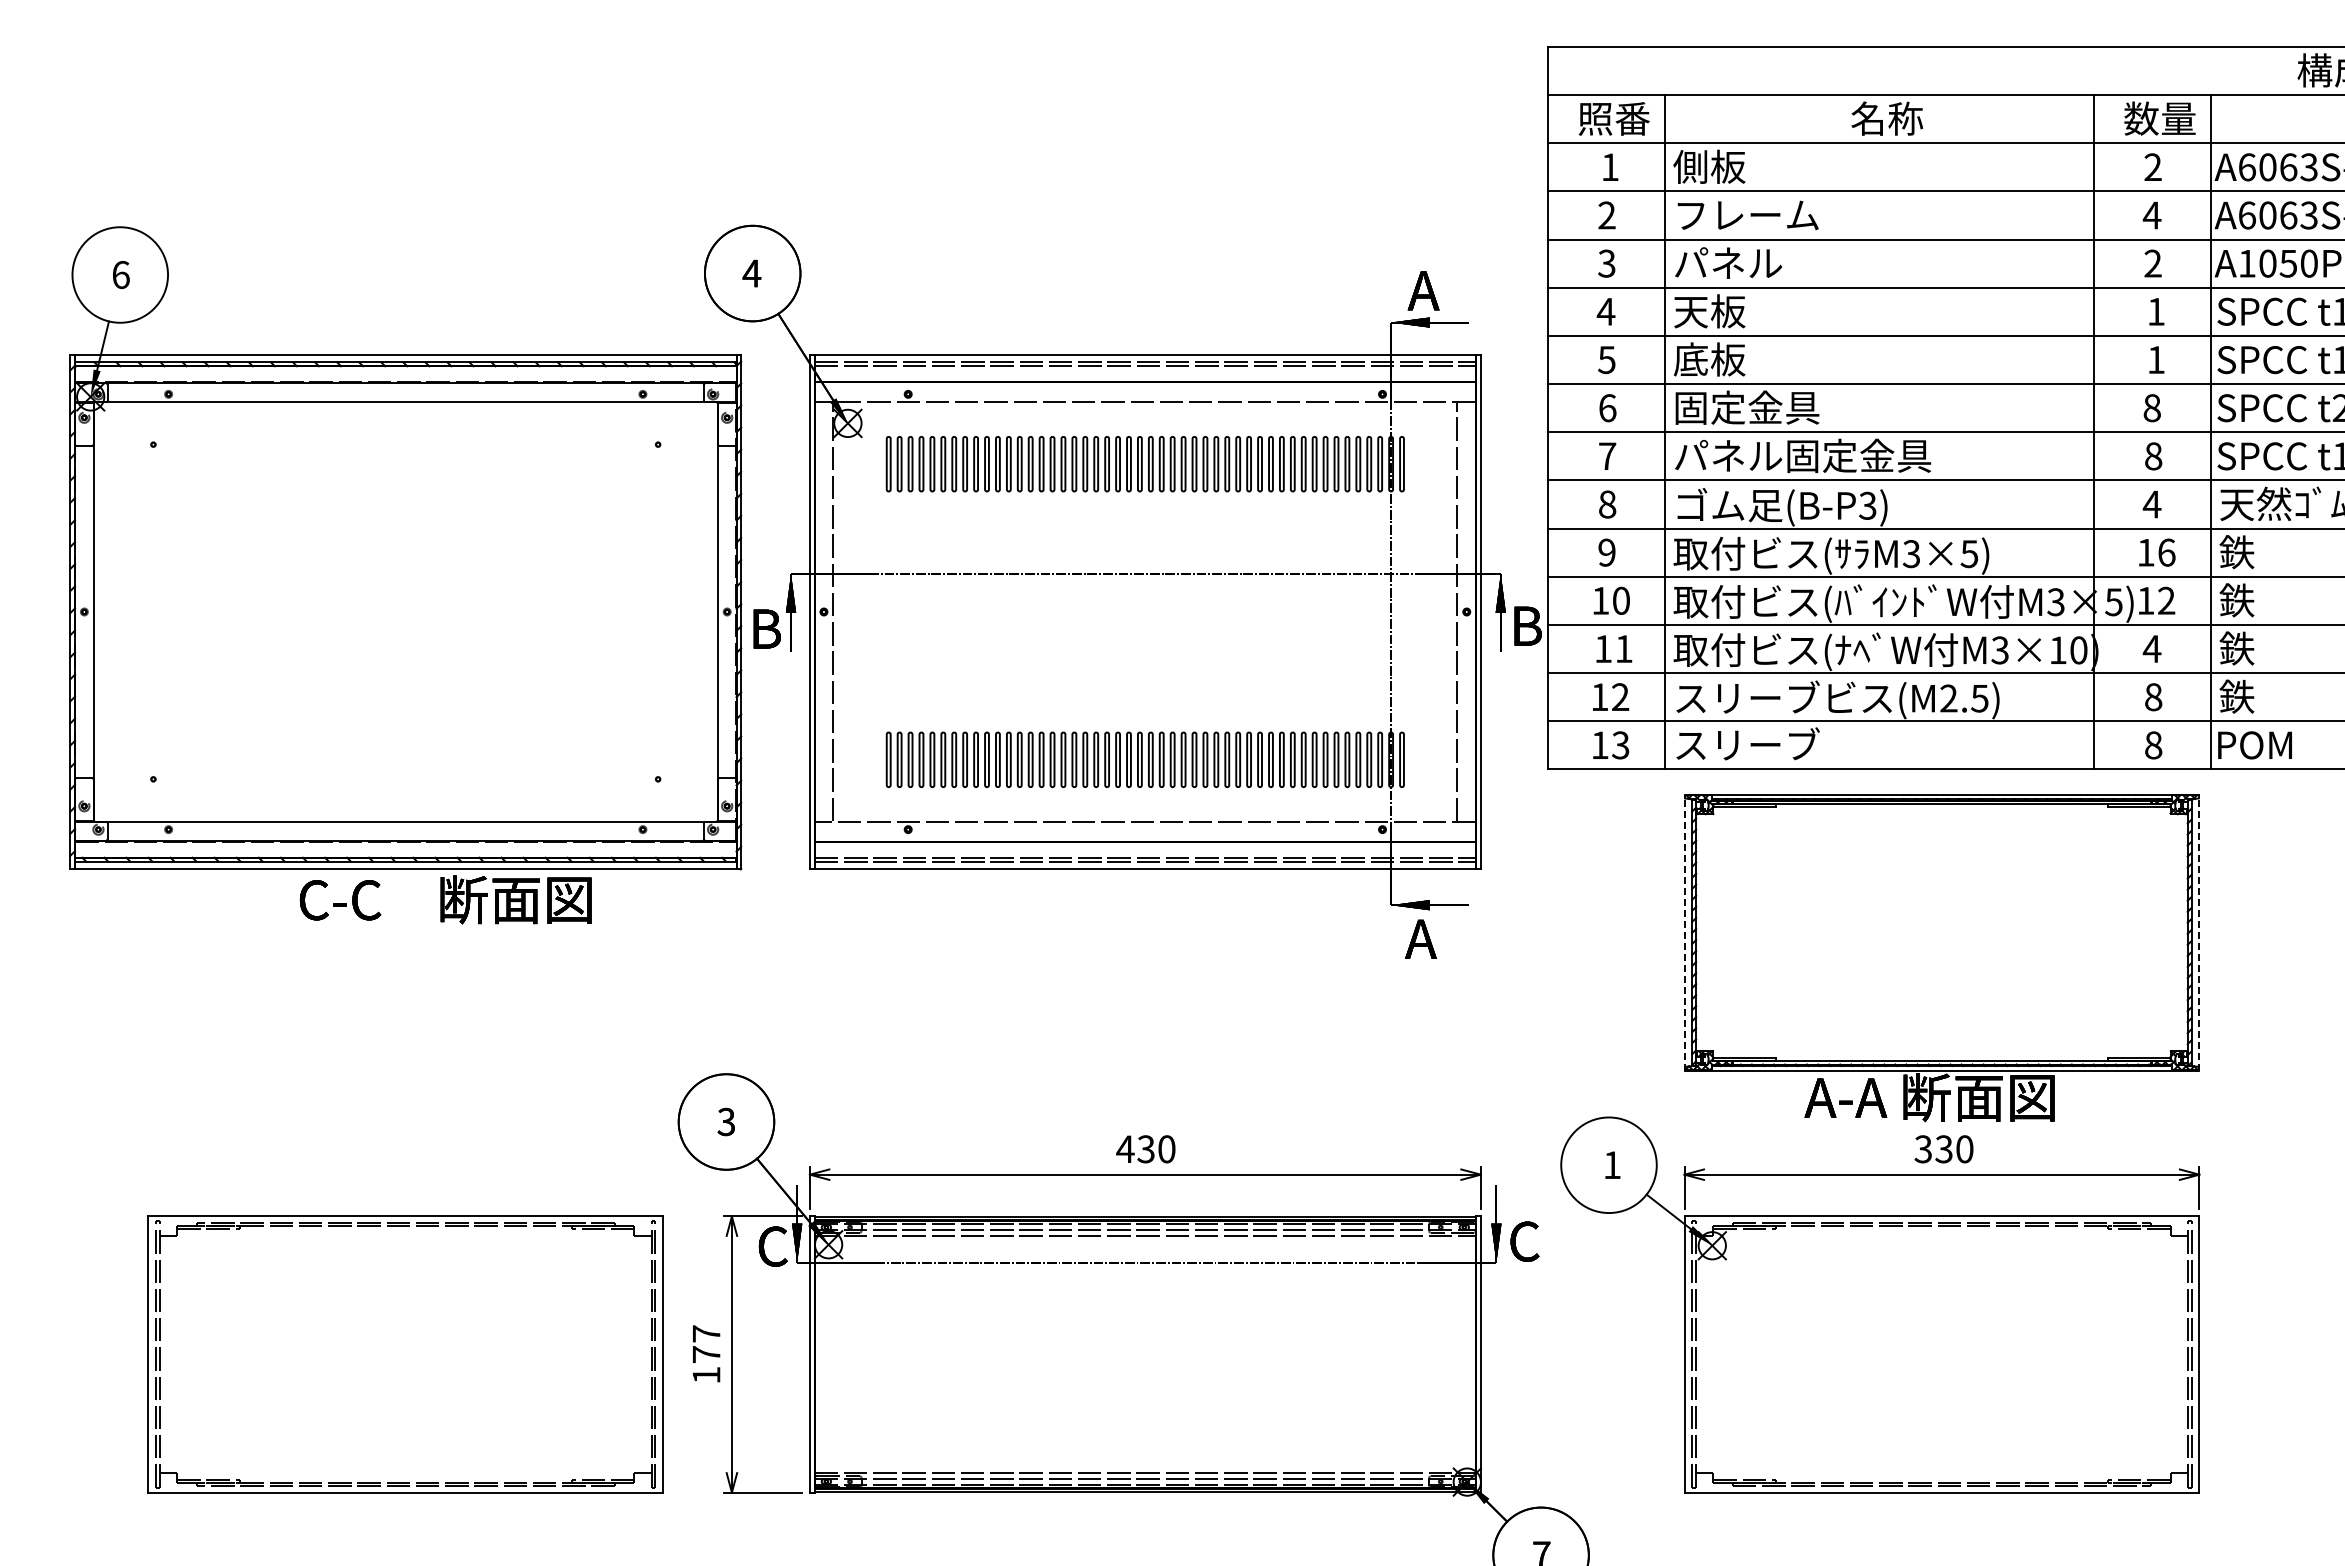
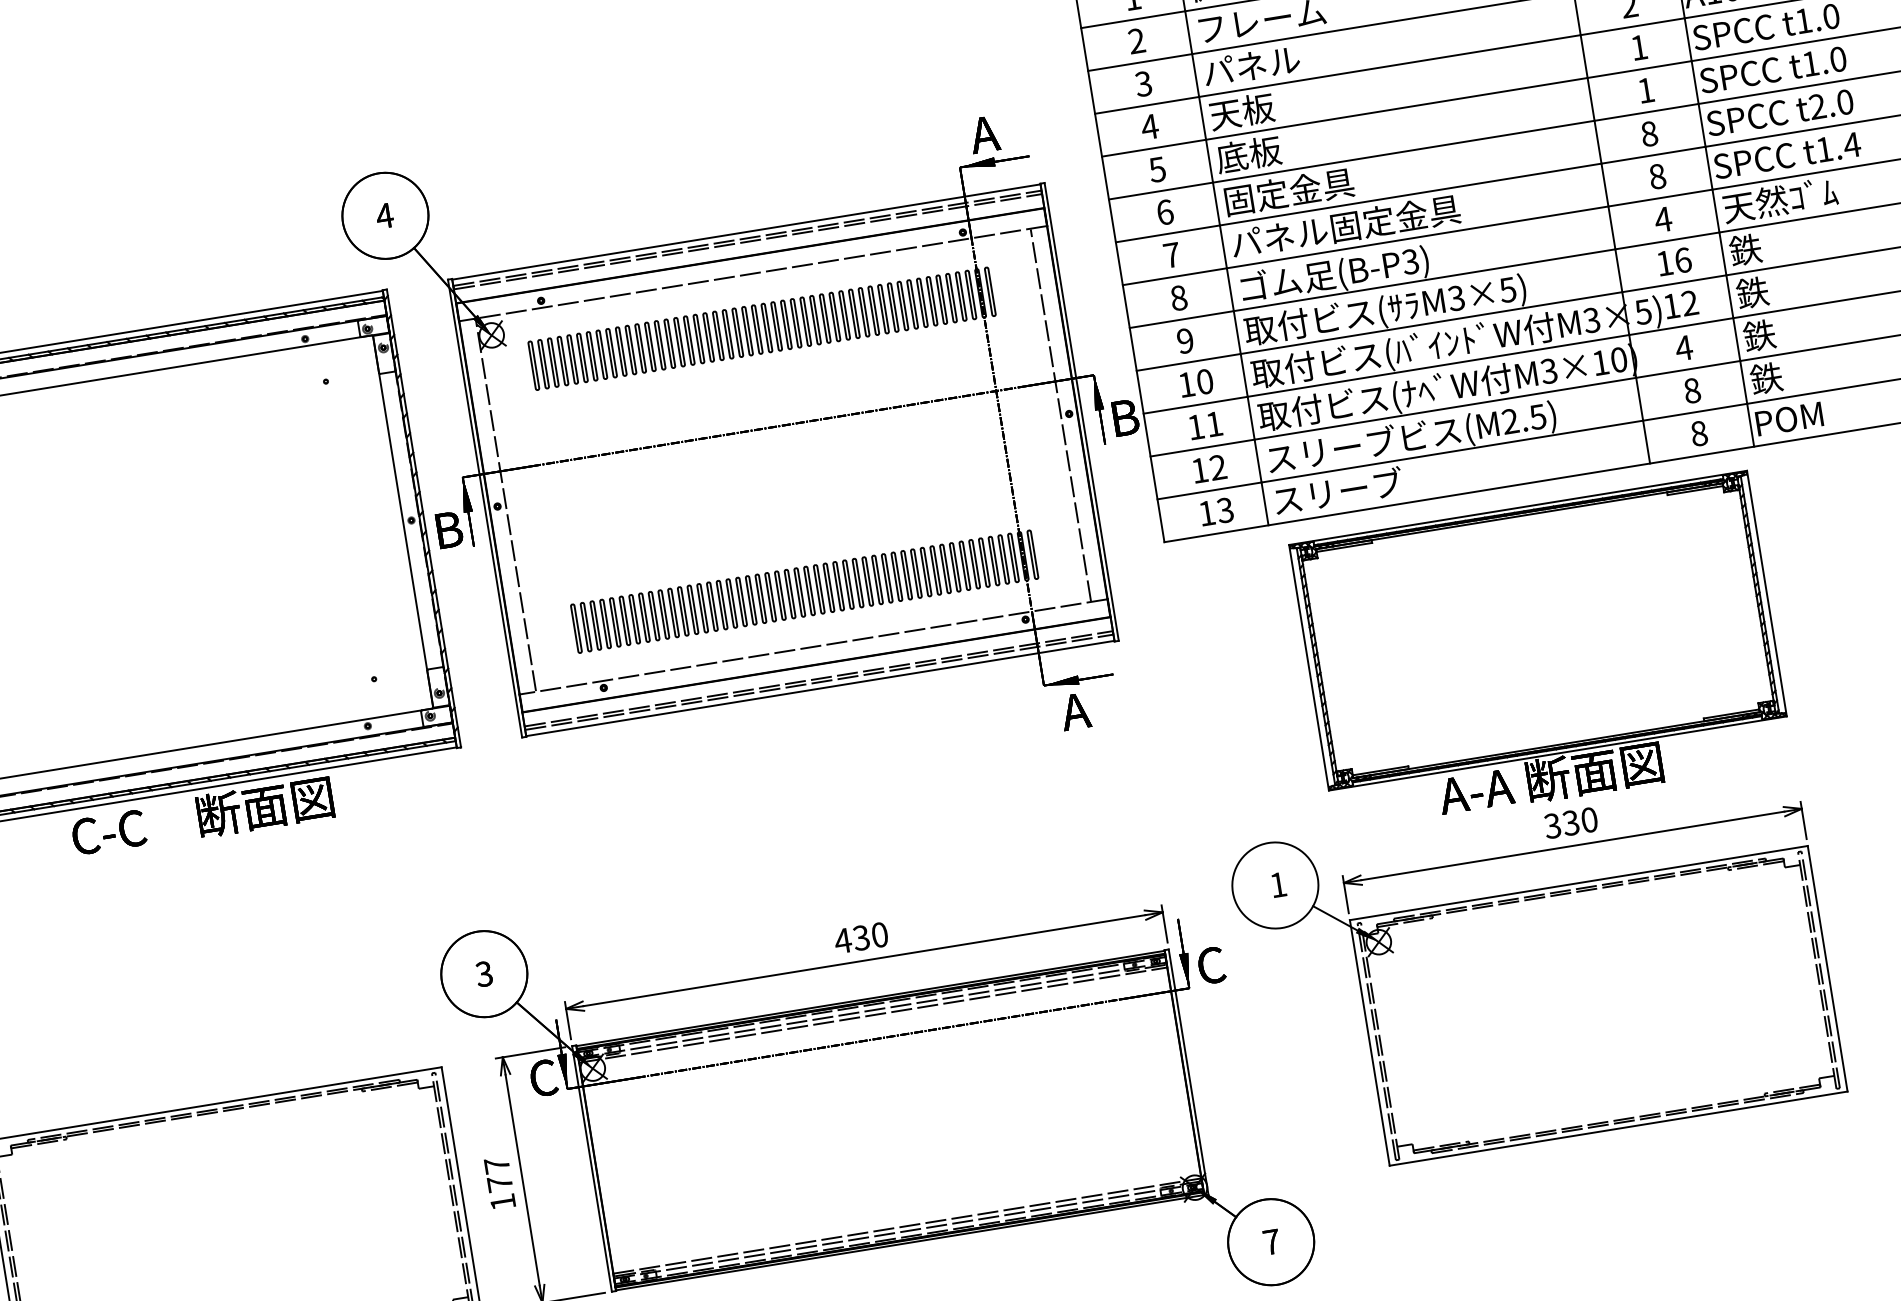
line: (1684, 932) -> (1309, 667), dashed -> solid
line: (2199, 932) -> (1766, 593), dashed -> solid

